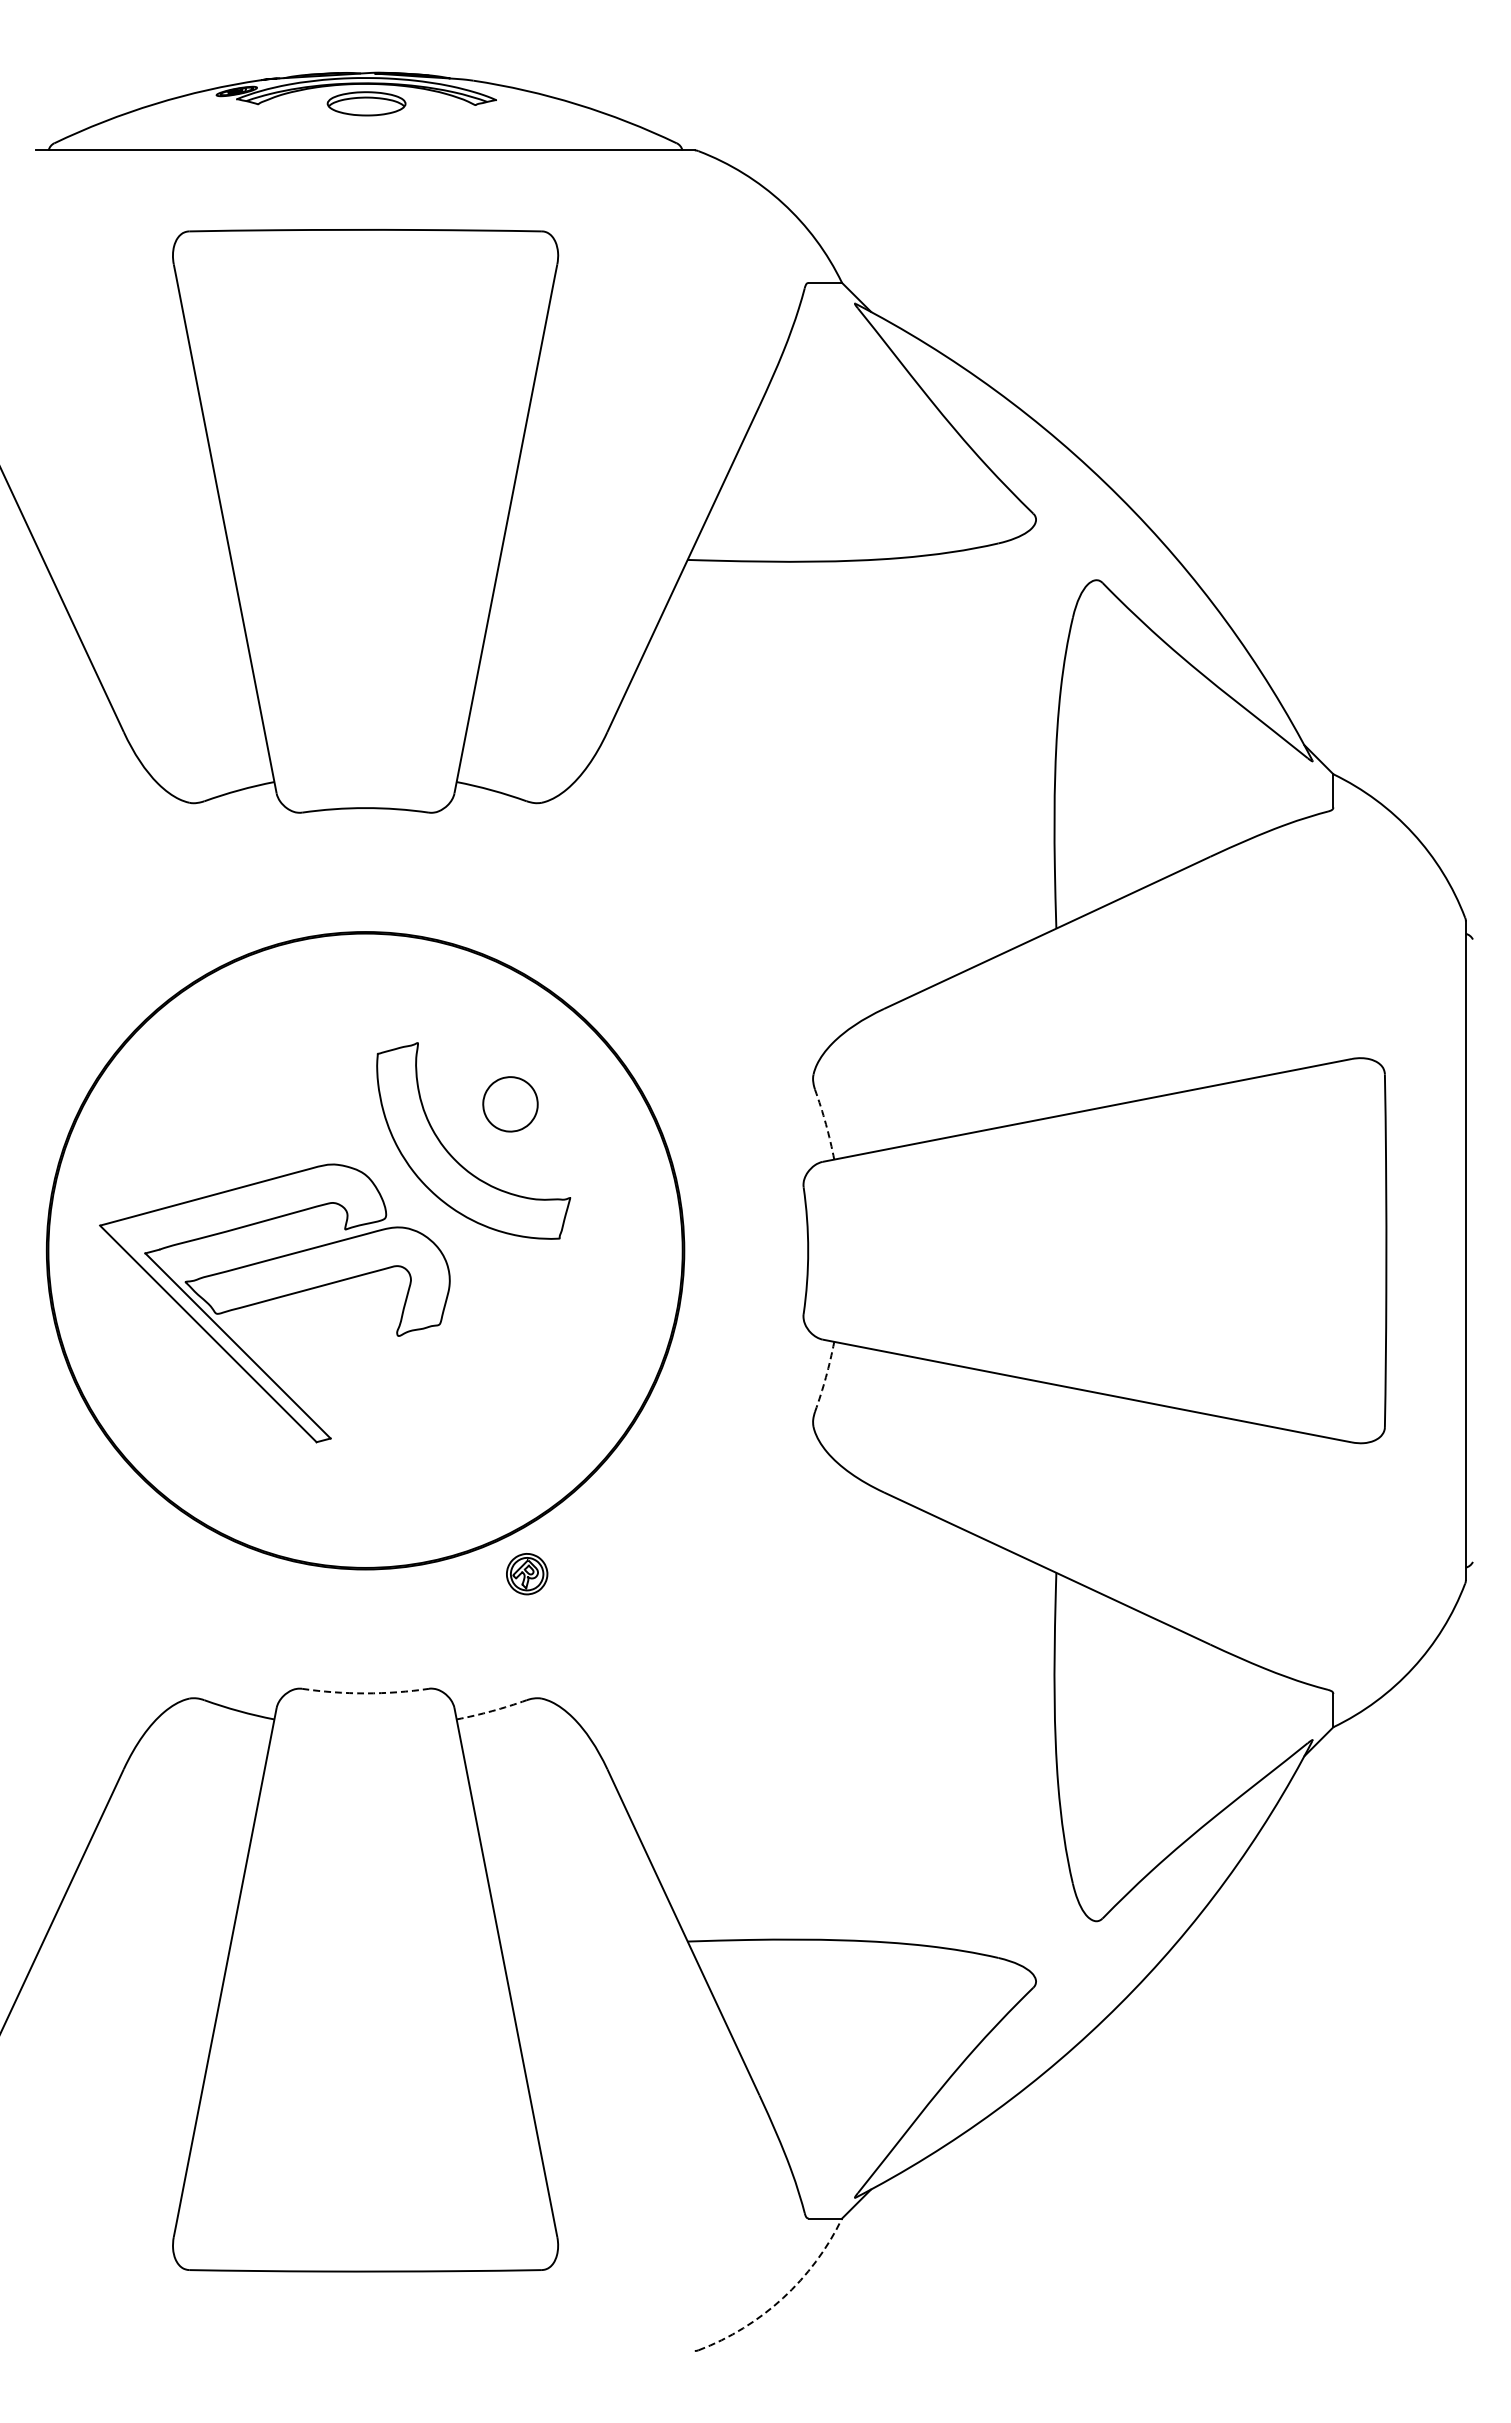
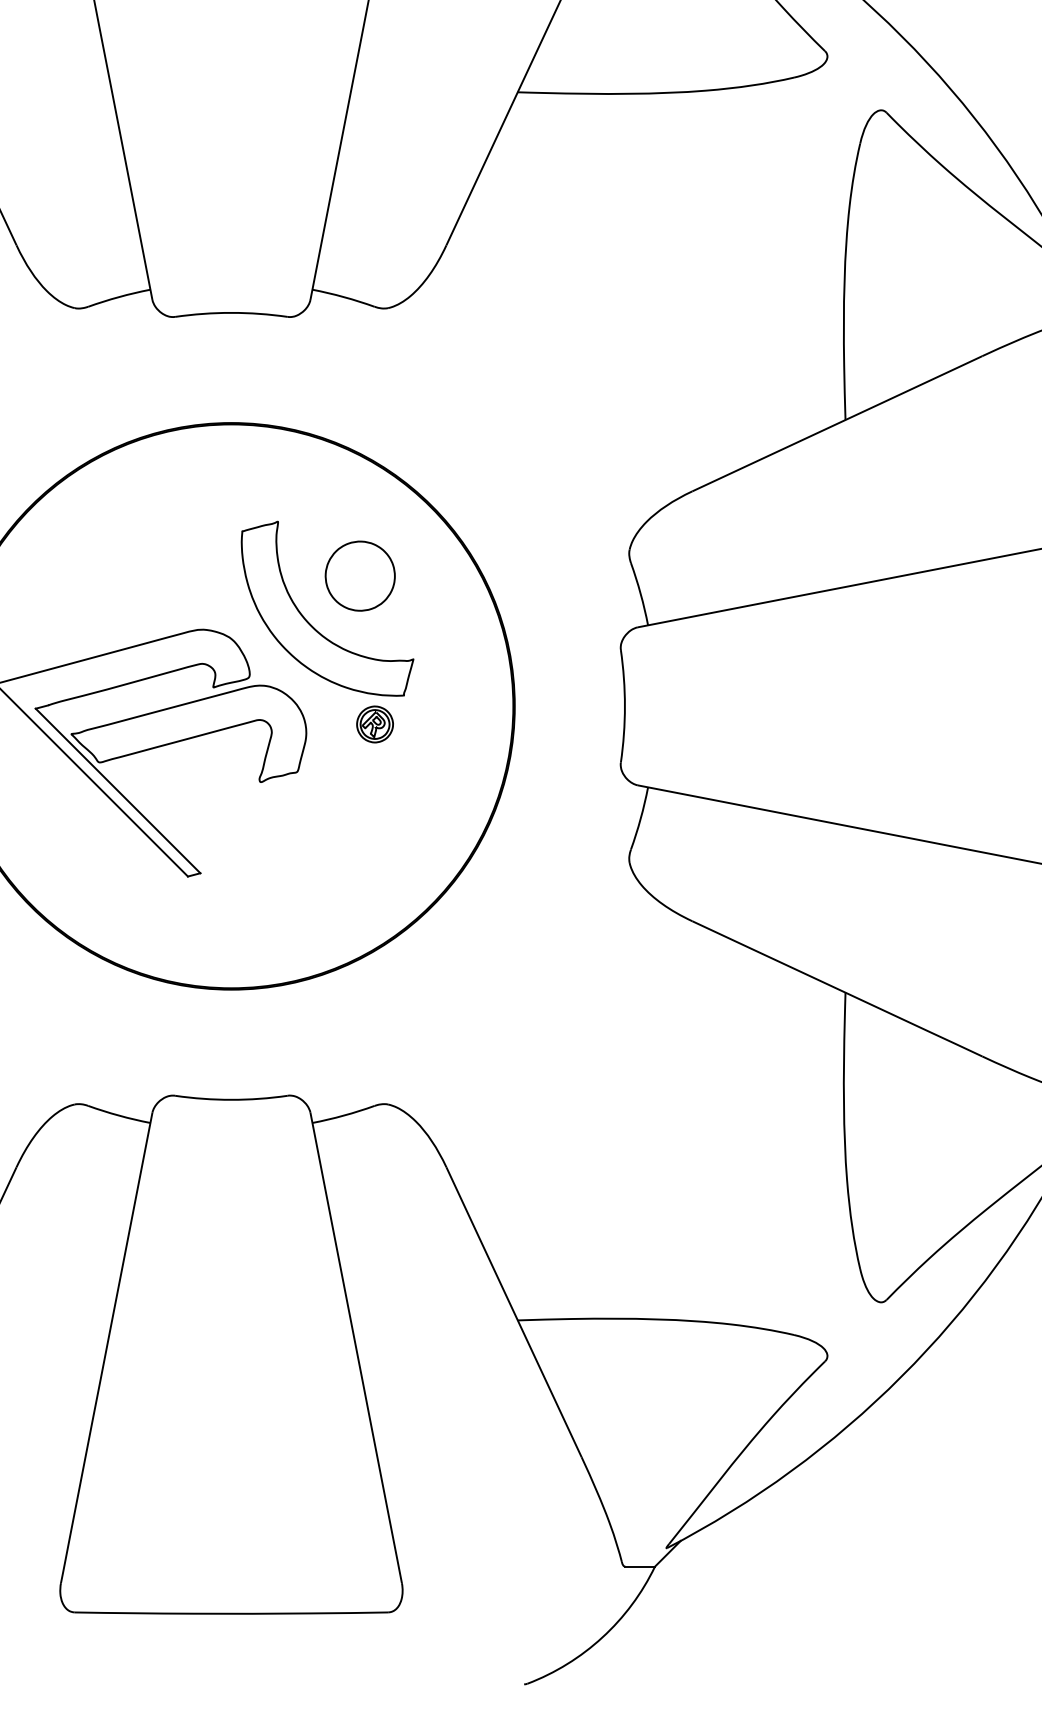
part: (510, 1104) -> (360, 576), size x1.43
arc: (825, 1124) -> (640, 594), dashed -> solid
arc: (825, 1377) -> (640, 819), dashed -> solid
part: (527, 1574) -> (375, 724), moved
arc: (365, 1693) -> (231, 1099), dashed -> solid
arc: (492, 1711) -> (344, 1115), dashed -> solid
arc: (782, 2298) -> (602, 1637), dashed -> solid

